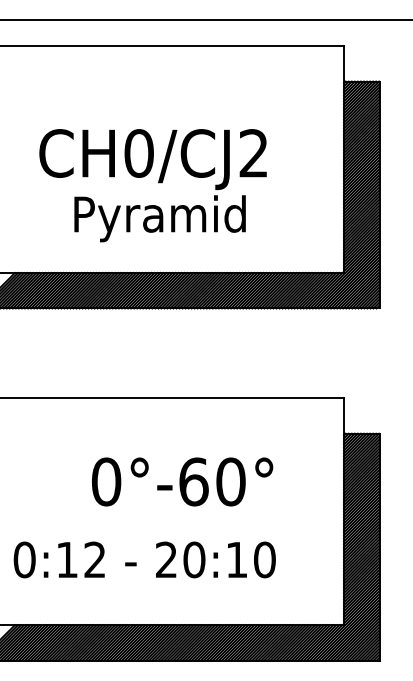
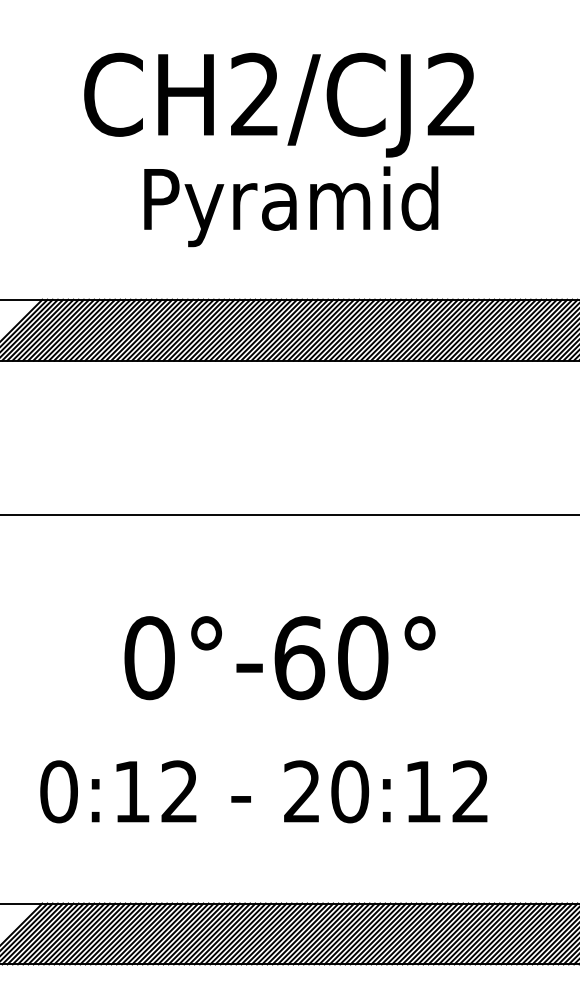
text: (138, 153) -> (254, 94), CH0/CJ2 -> CH2/CJ2
text: (182, 481) -> (279, 657), moved
text: (264, 559) -> (470, 791), 20:10 -> 20:12

